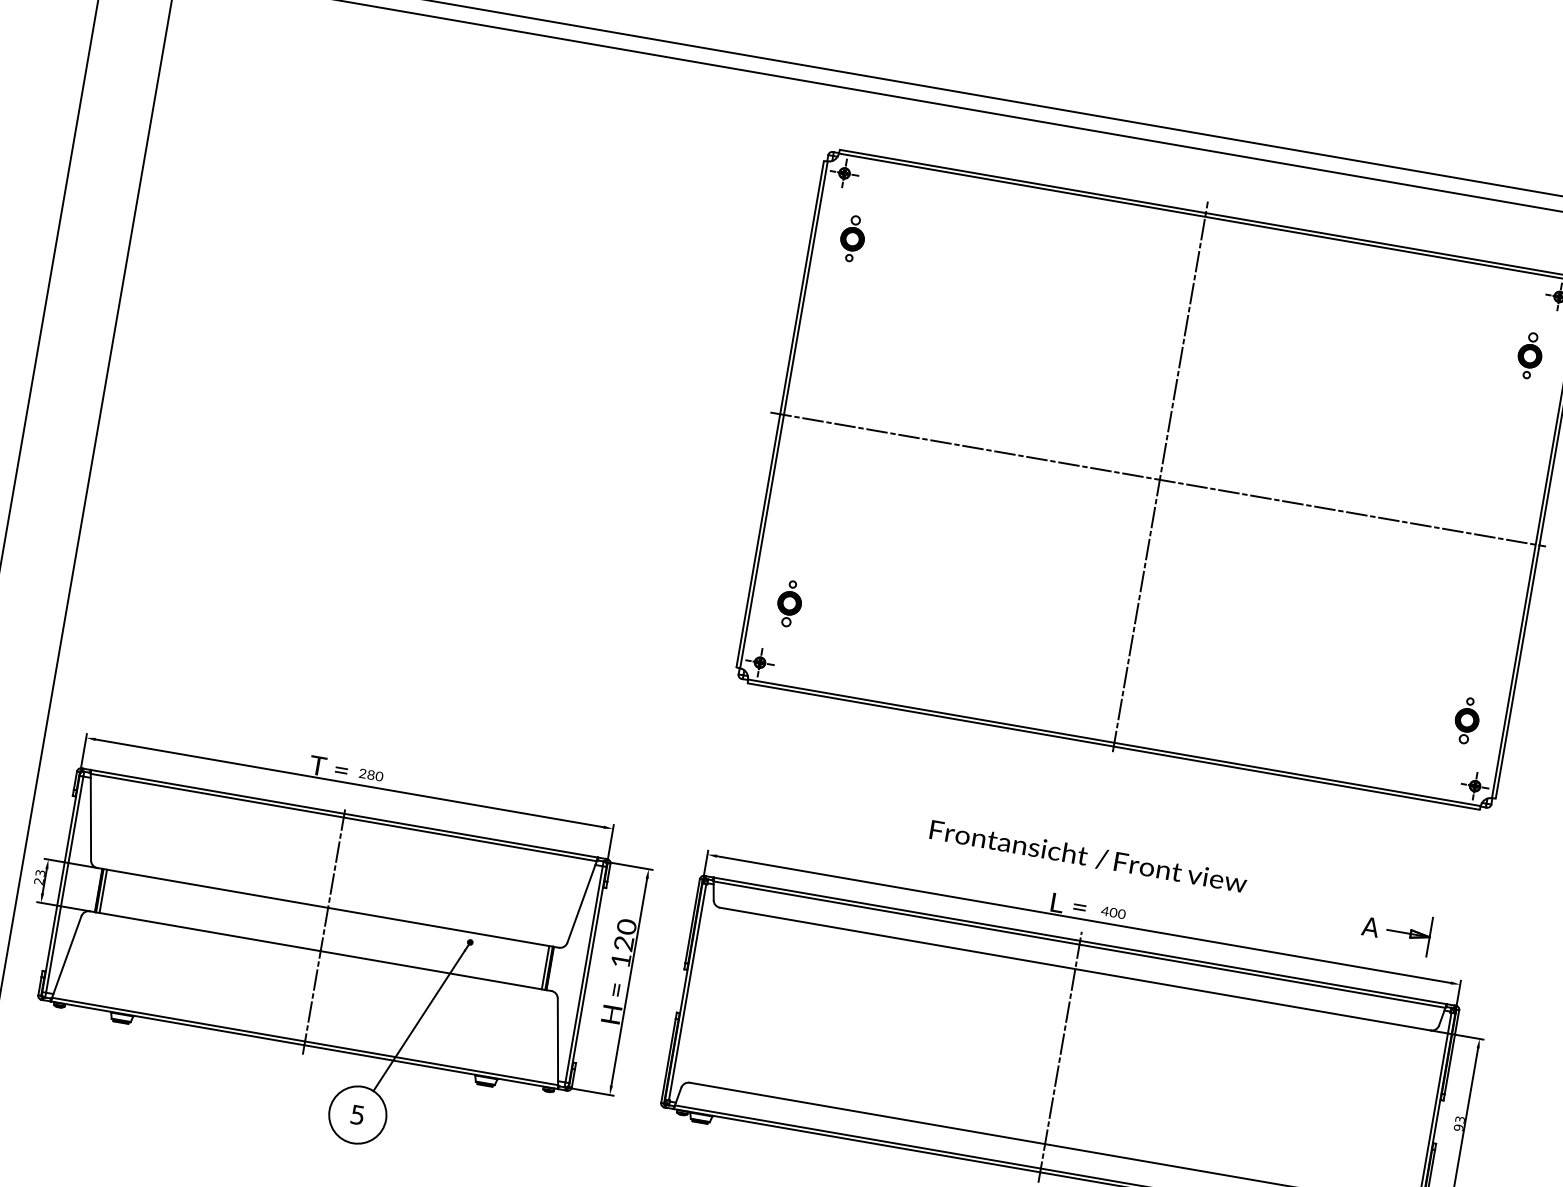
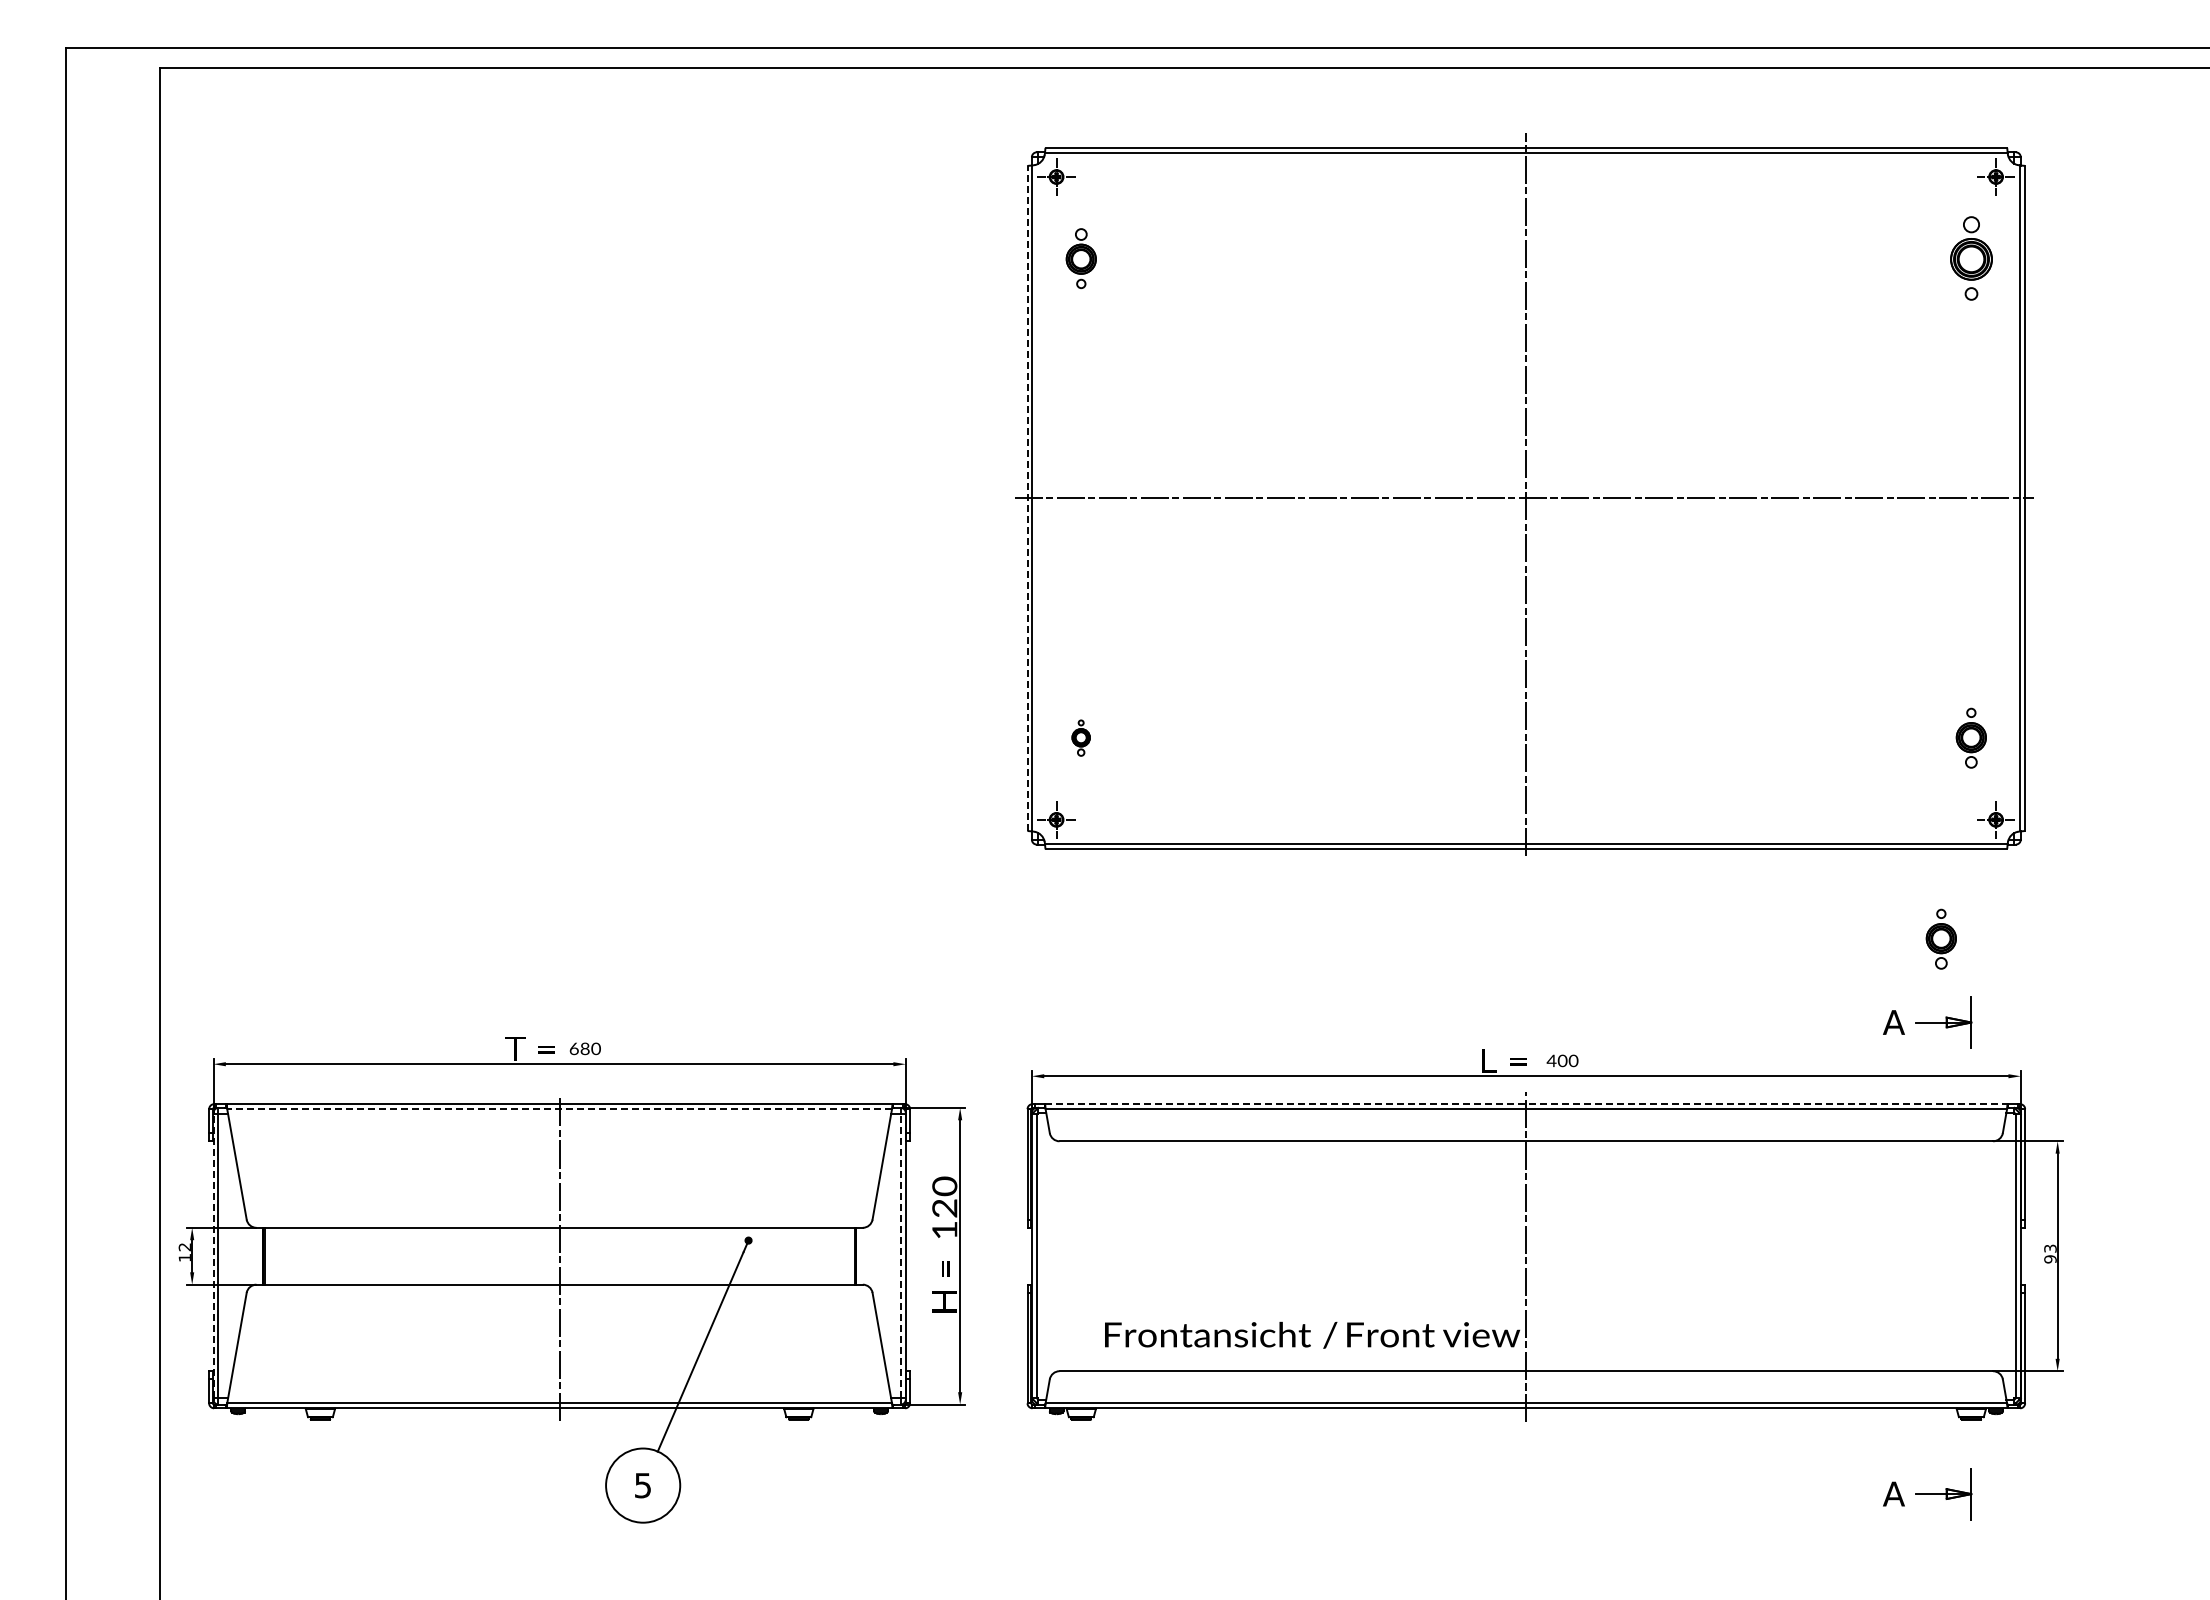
part: (1529, 355) -> (1970, 258), size x1.4
line: (780, 413) -> (1027, 497), solid -> dashed
part: (789, 603) -> (1080, 737), size x0.6
text: (362, 773) -> (573, 1048), 280 -> 680
line: (343, 817) -> (559, 1109), solid -> dashed
text: (1088, 856) -> (1312, 1334), moved
part: (1417, 869) -> (1940, 938), added
text: (39, 877) -> (184, 1252), 23 -> 12
line: (61, 883) -> (213, 1255), solid -> dashed
line: (103, 890) -> (269, 1255), removed
line: (1080, 941) -> (1526, 1104), solid -> dashed
line: (545, 967) -> (850, 1255), removed
line: (583, 973) -> (900, 1255), solid -> dashed

